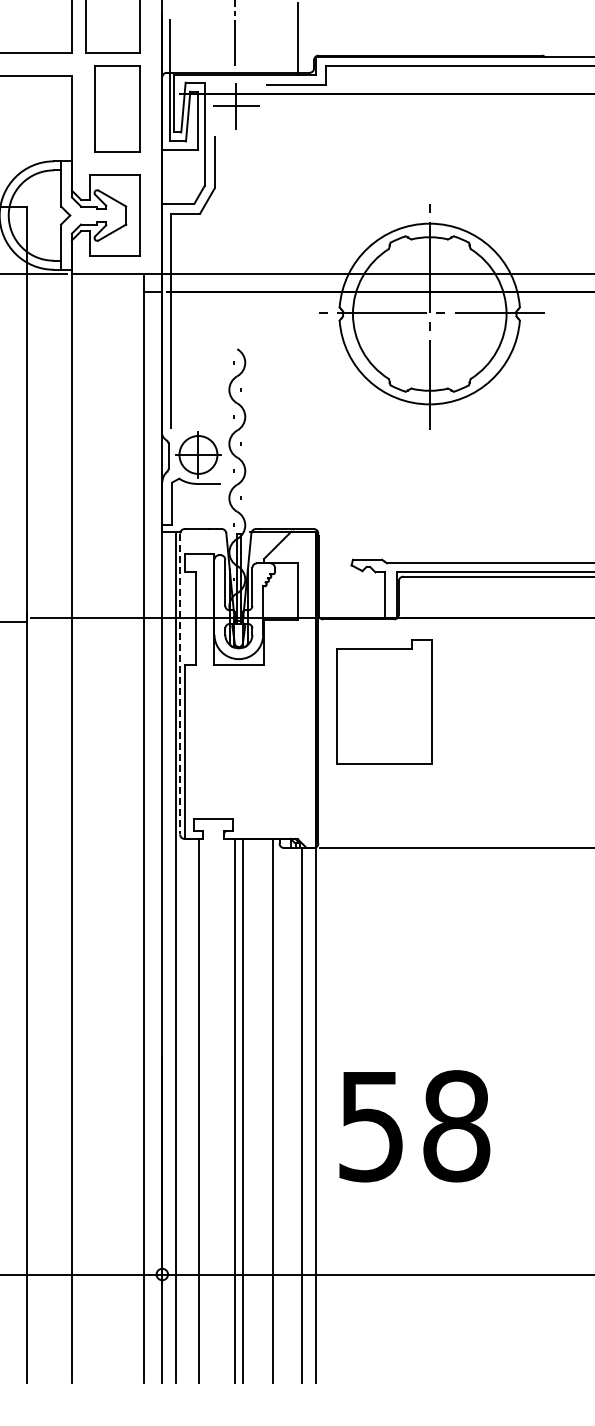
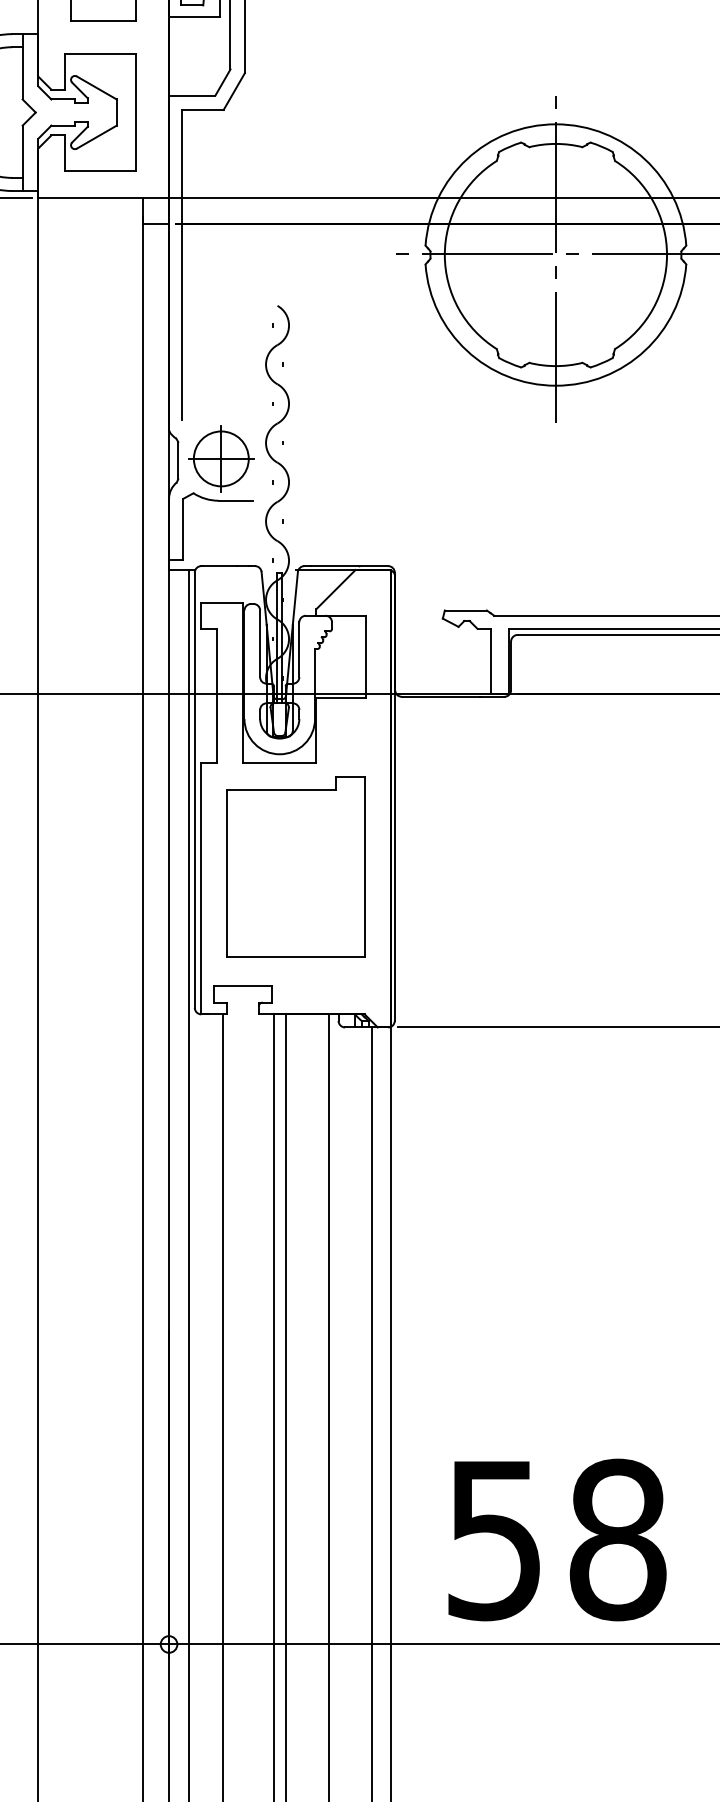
line: (180, 684) -> (195, 790), dashed -> solid
part: (384, 701) -> (296, 866), moved
text: (414, 1126) -> (556, 1540), moved

